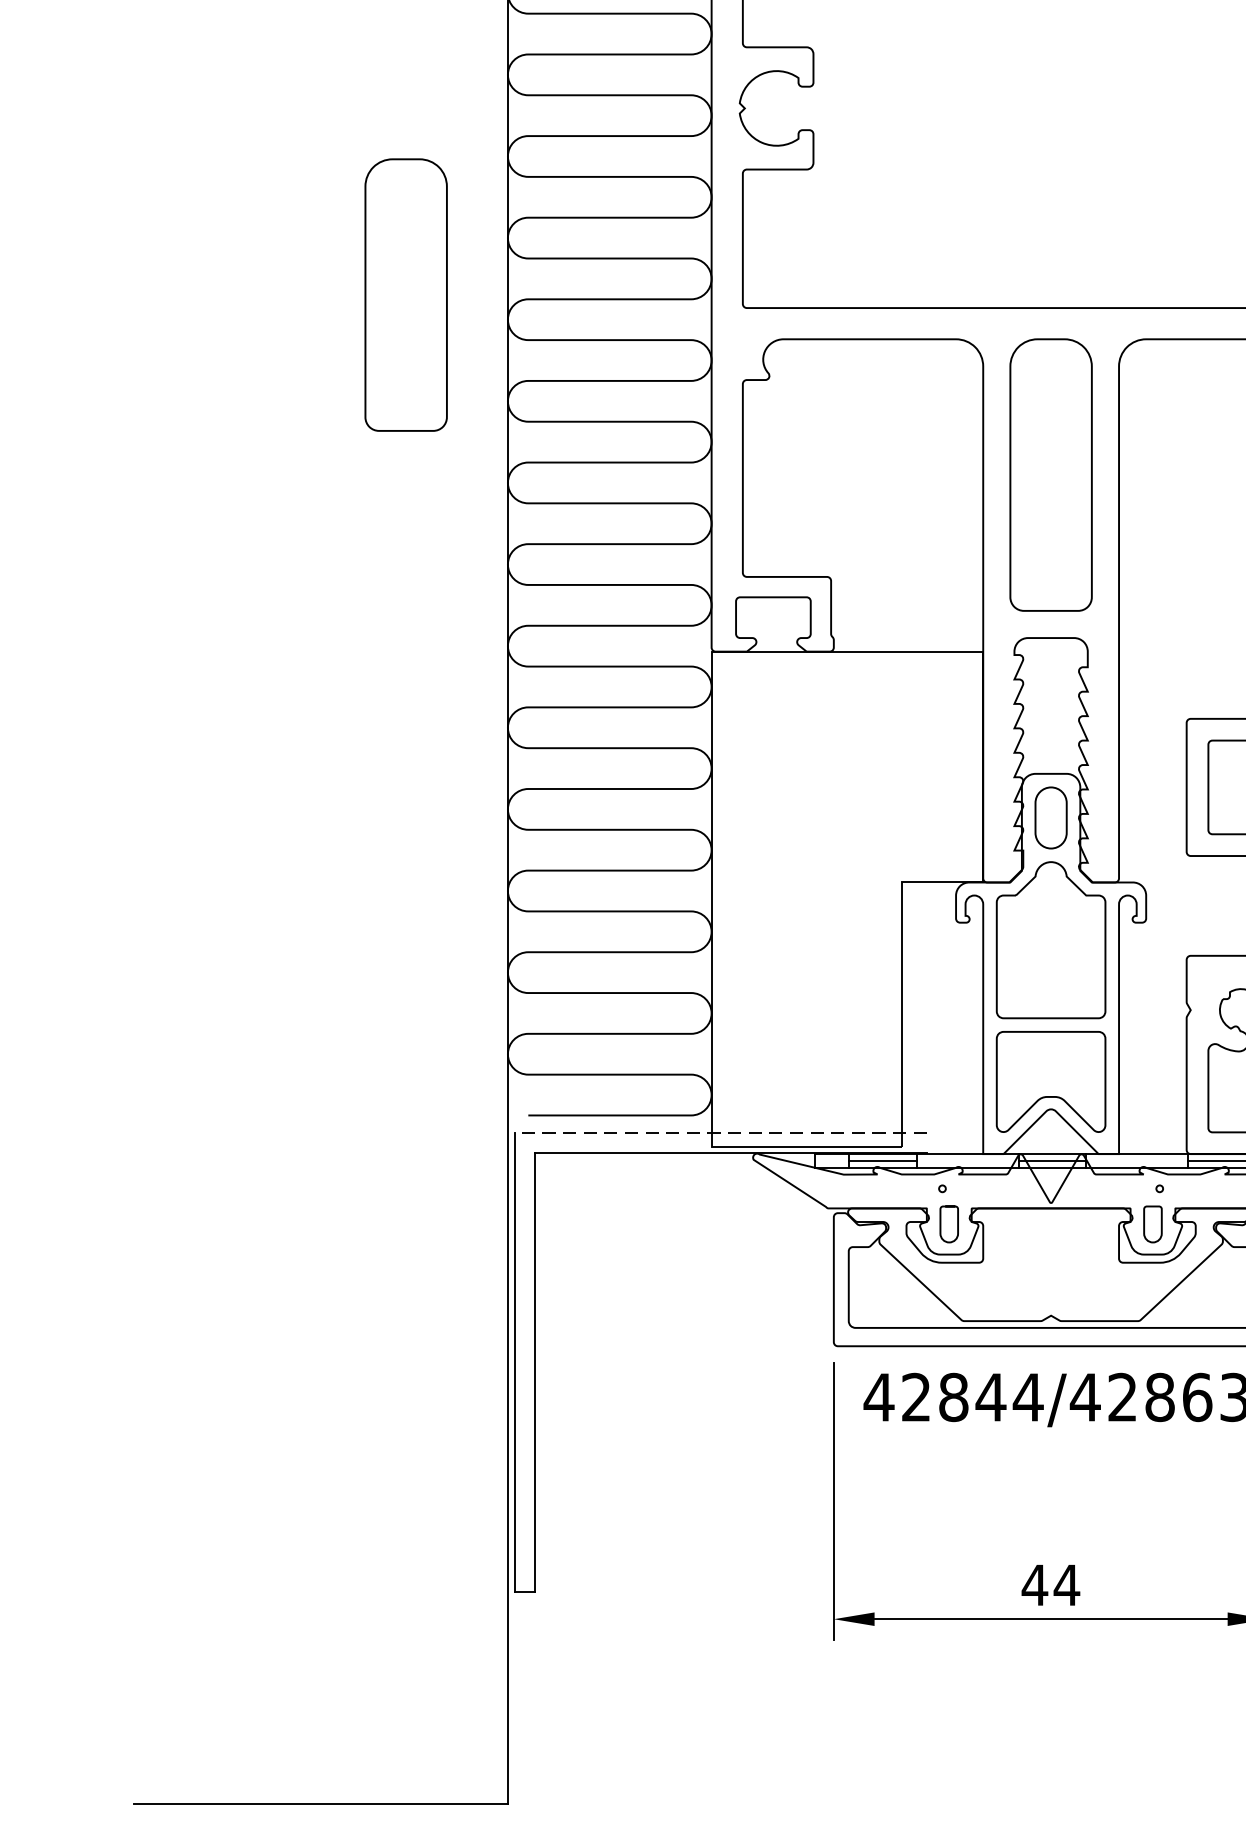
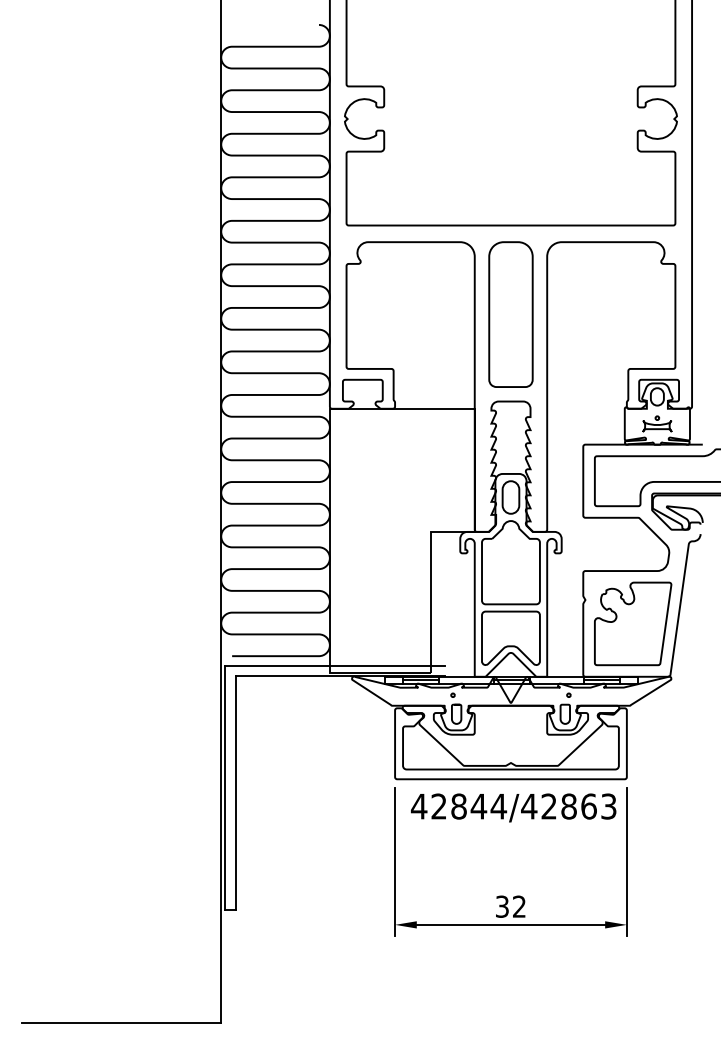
part: (405, 294) -> (166, 218), removed
line: (720, 1132) -> (334, 665), dashed -> solid
text: (1050, 1584) -> (510, 906), 44 -> 32

